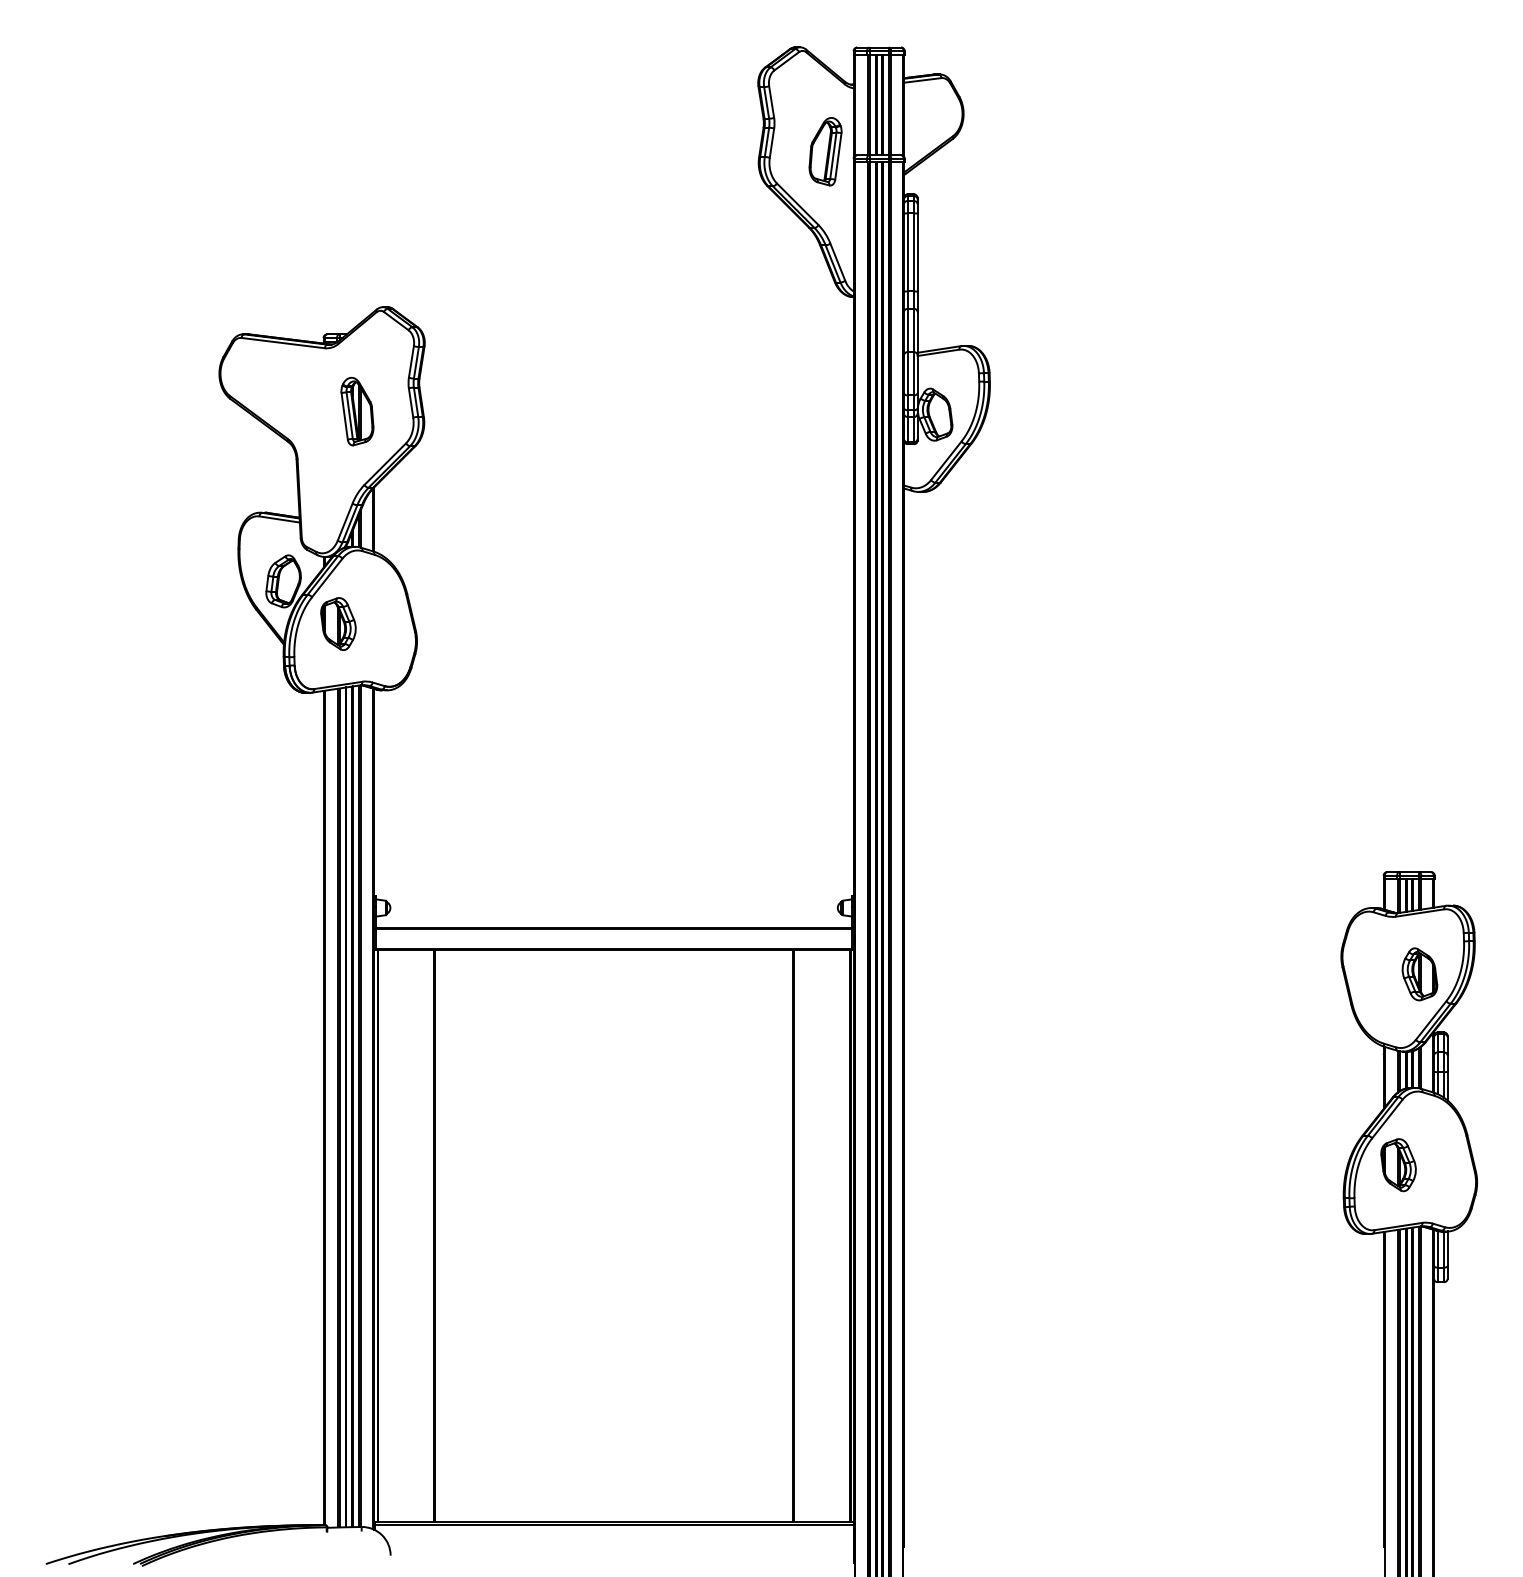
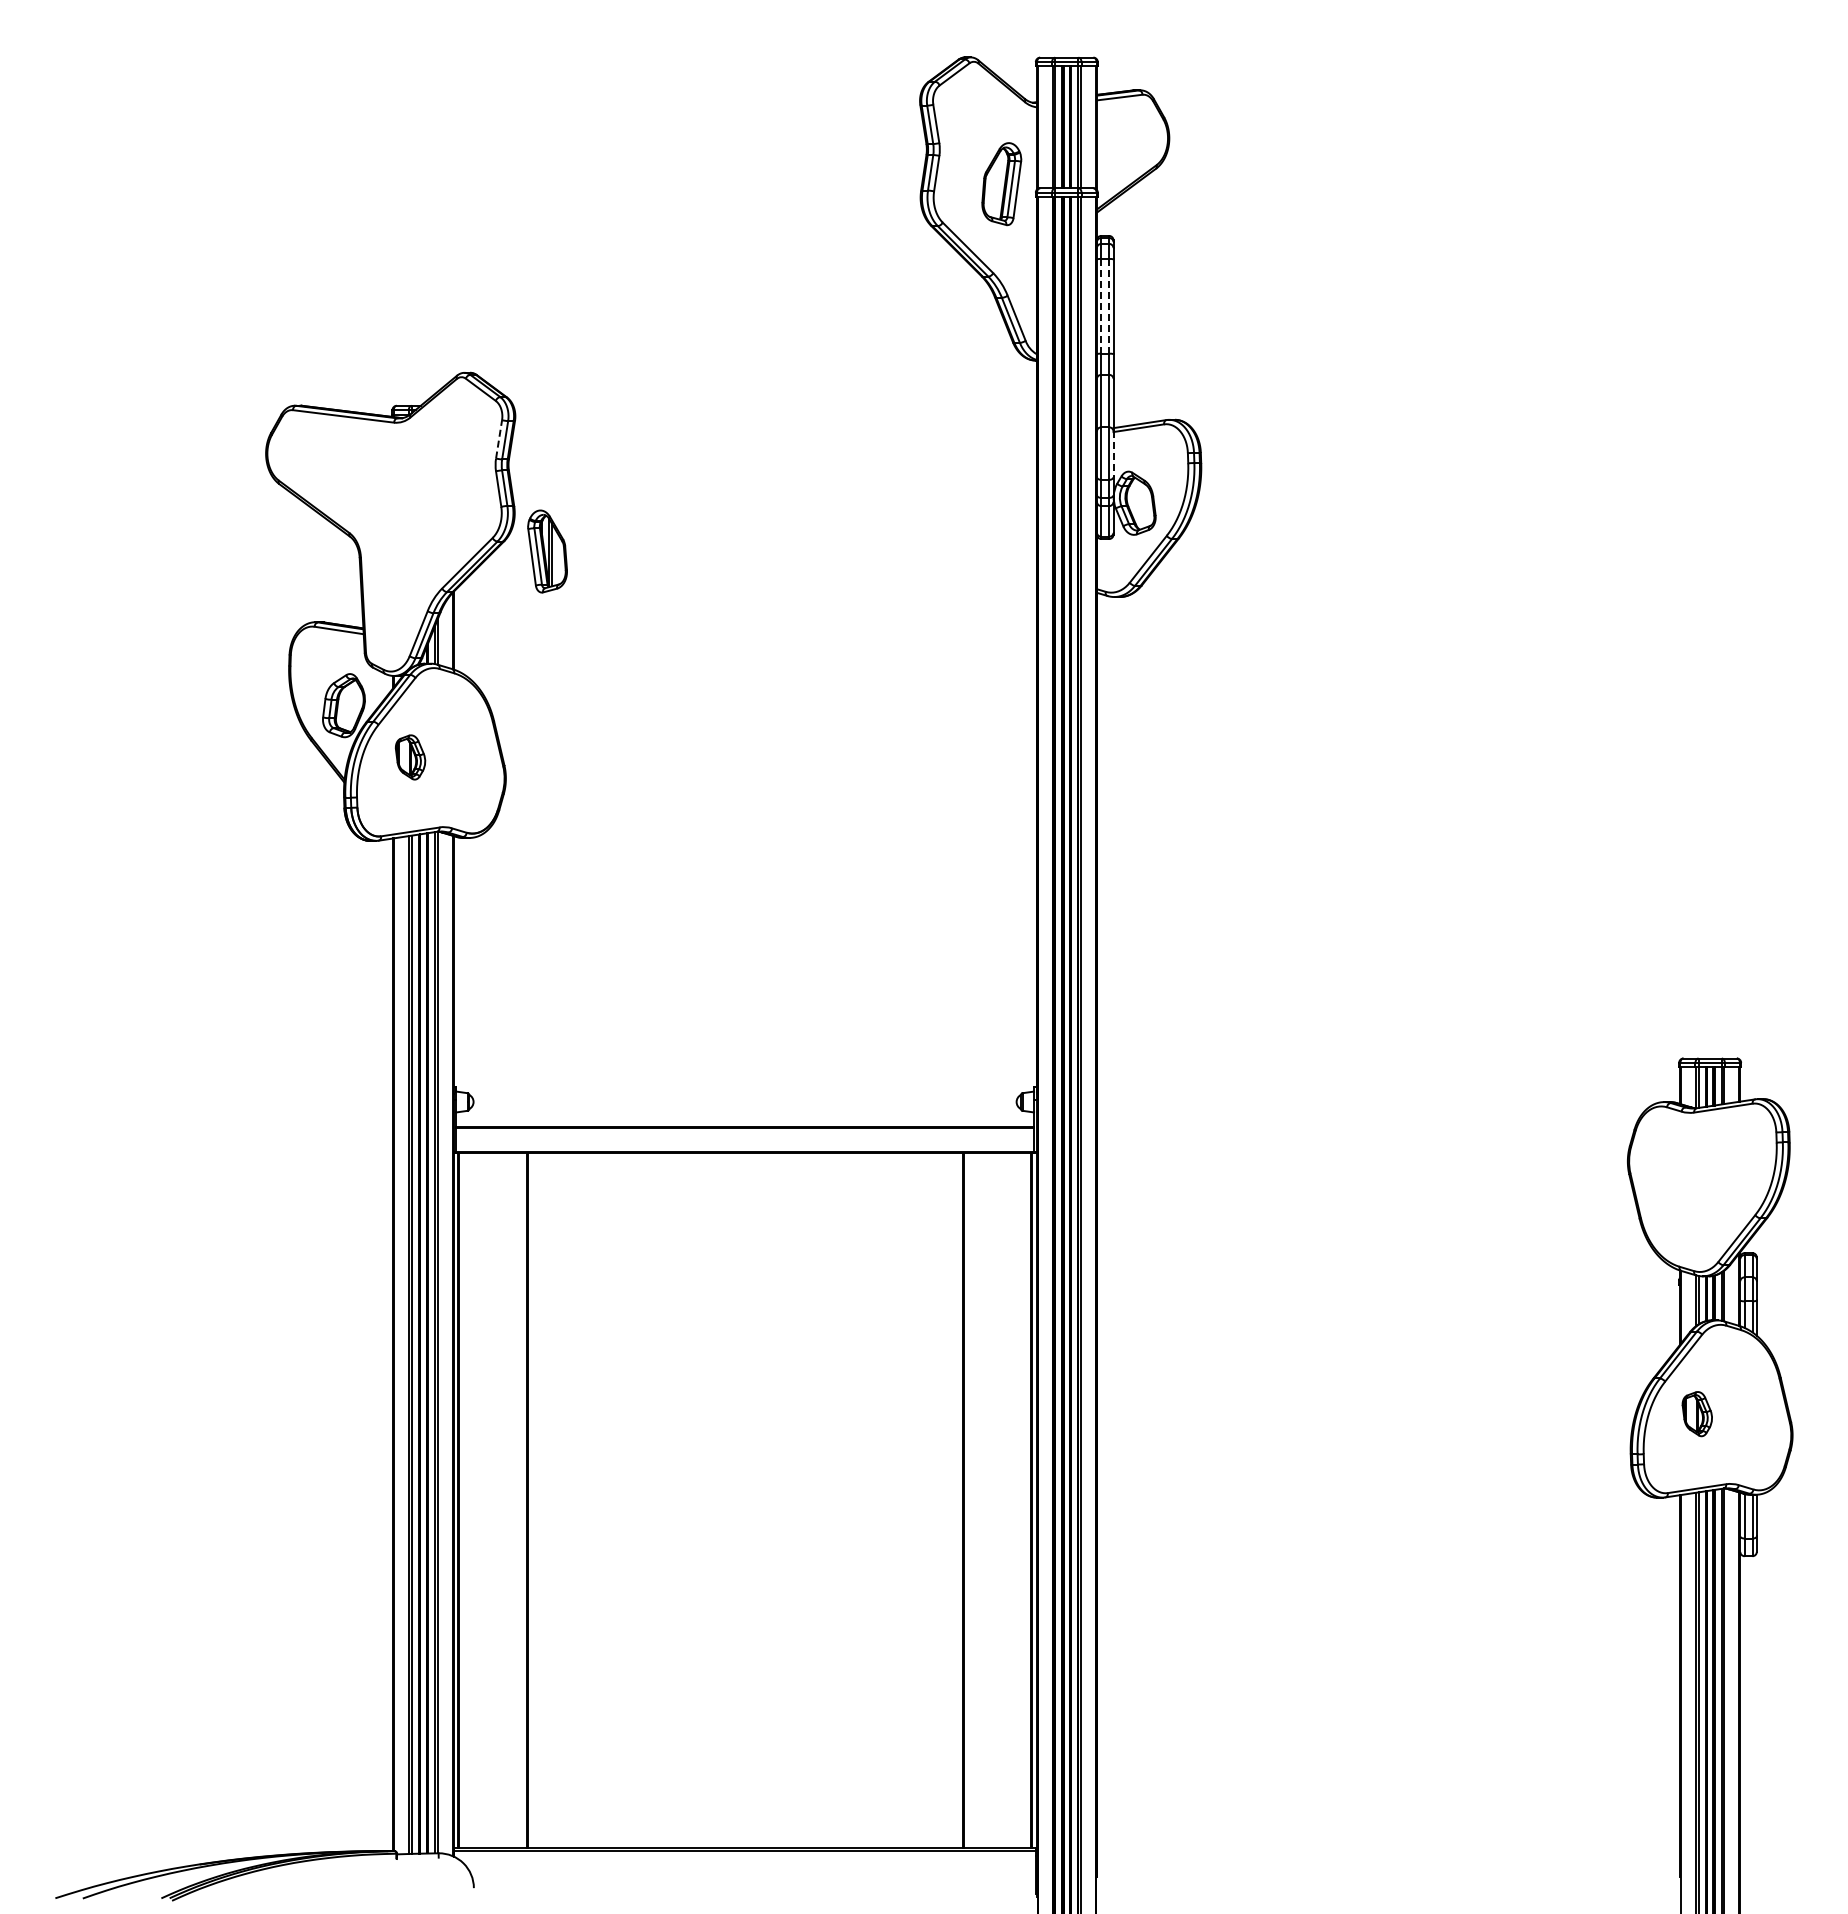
line: (914, 251) -> (1109, 305), solid -> dashed
line: (907, 252) -> (1101, 306), solid -> dashed
line: (411, 361) -> (499, 438), solid -> dashed
line: (917, 374) -> (1113, 454), solid -> dashed
part: (357, 411) -> (547, 551), moved
part: (338, 624) -> (410, 757), size x0.7
part: (1420, 974) -> (1723, 1182), removed
part: (1398, 1164) -> (1697, 1413), size x0.7

